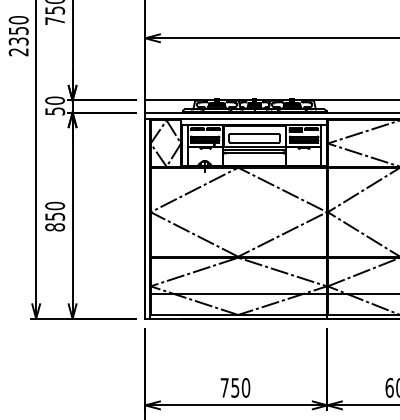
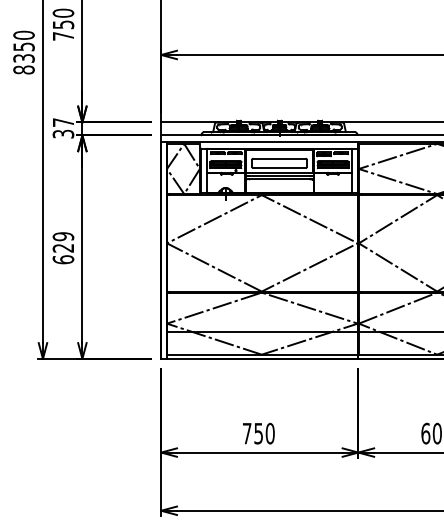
text: (18, 51) -> (23, 69), 2350 -> 8350
text: (55, 106) -> (63, 128), 50 -> 37
text: (55, 216) -> (63, 248), 850 -> 629

